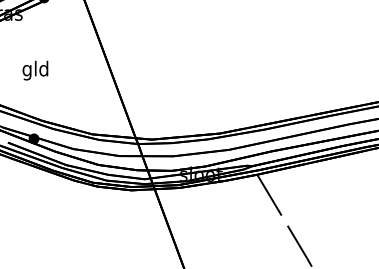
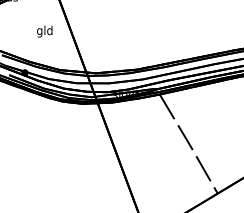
text: (34, 70) -> (44, 31), moved

